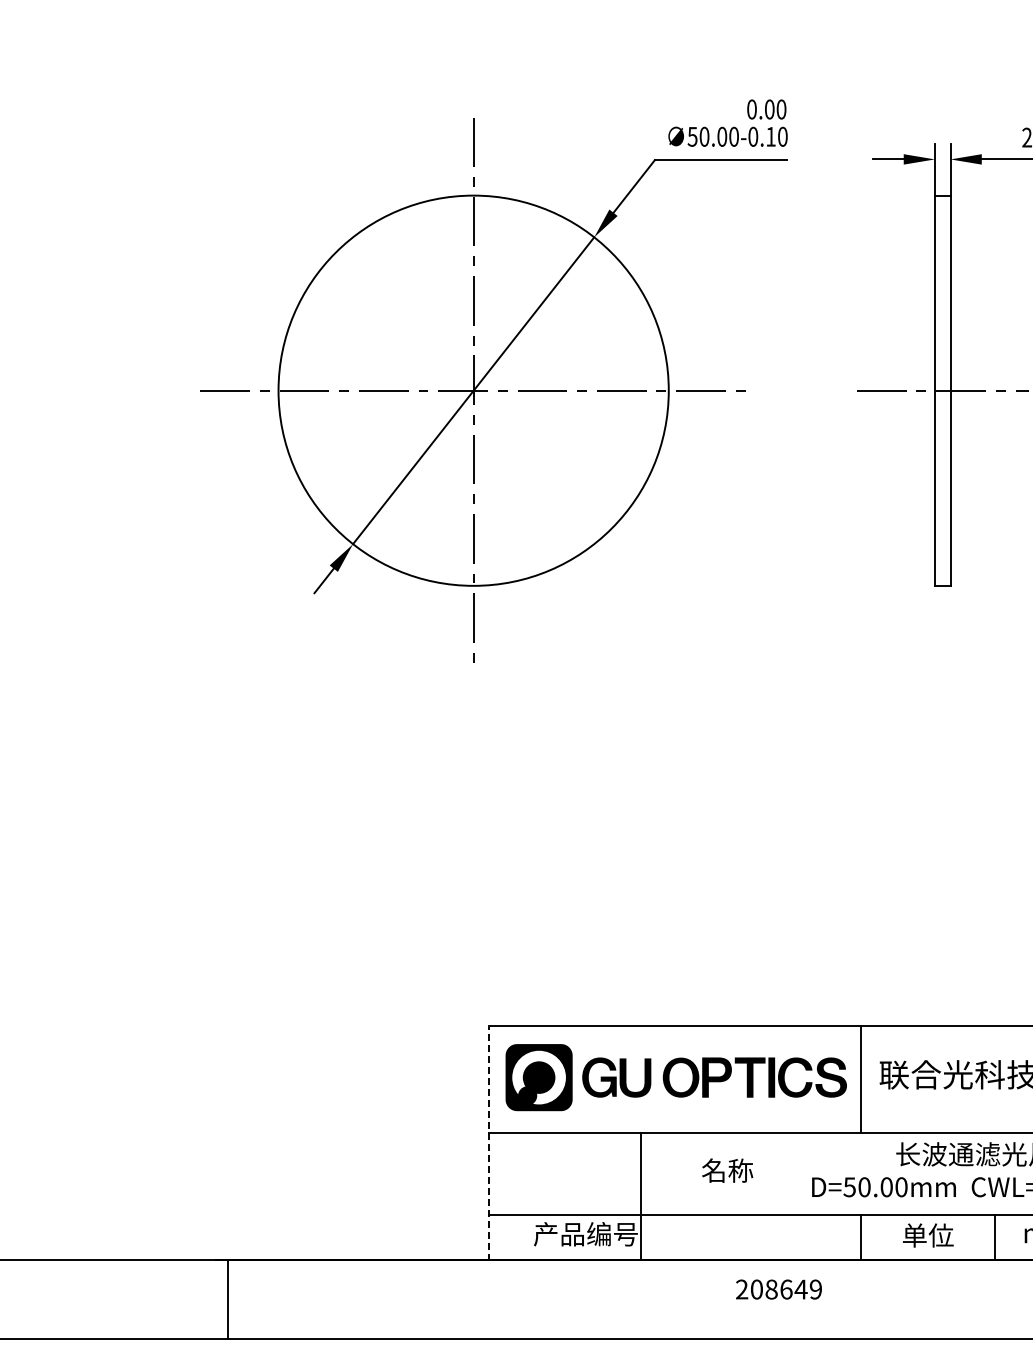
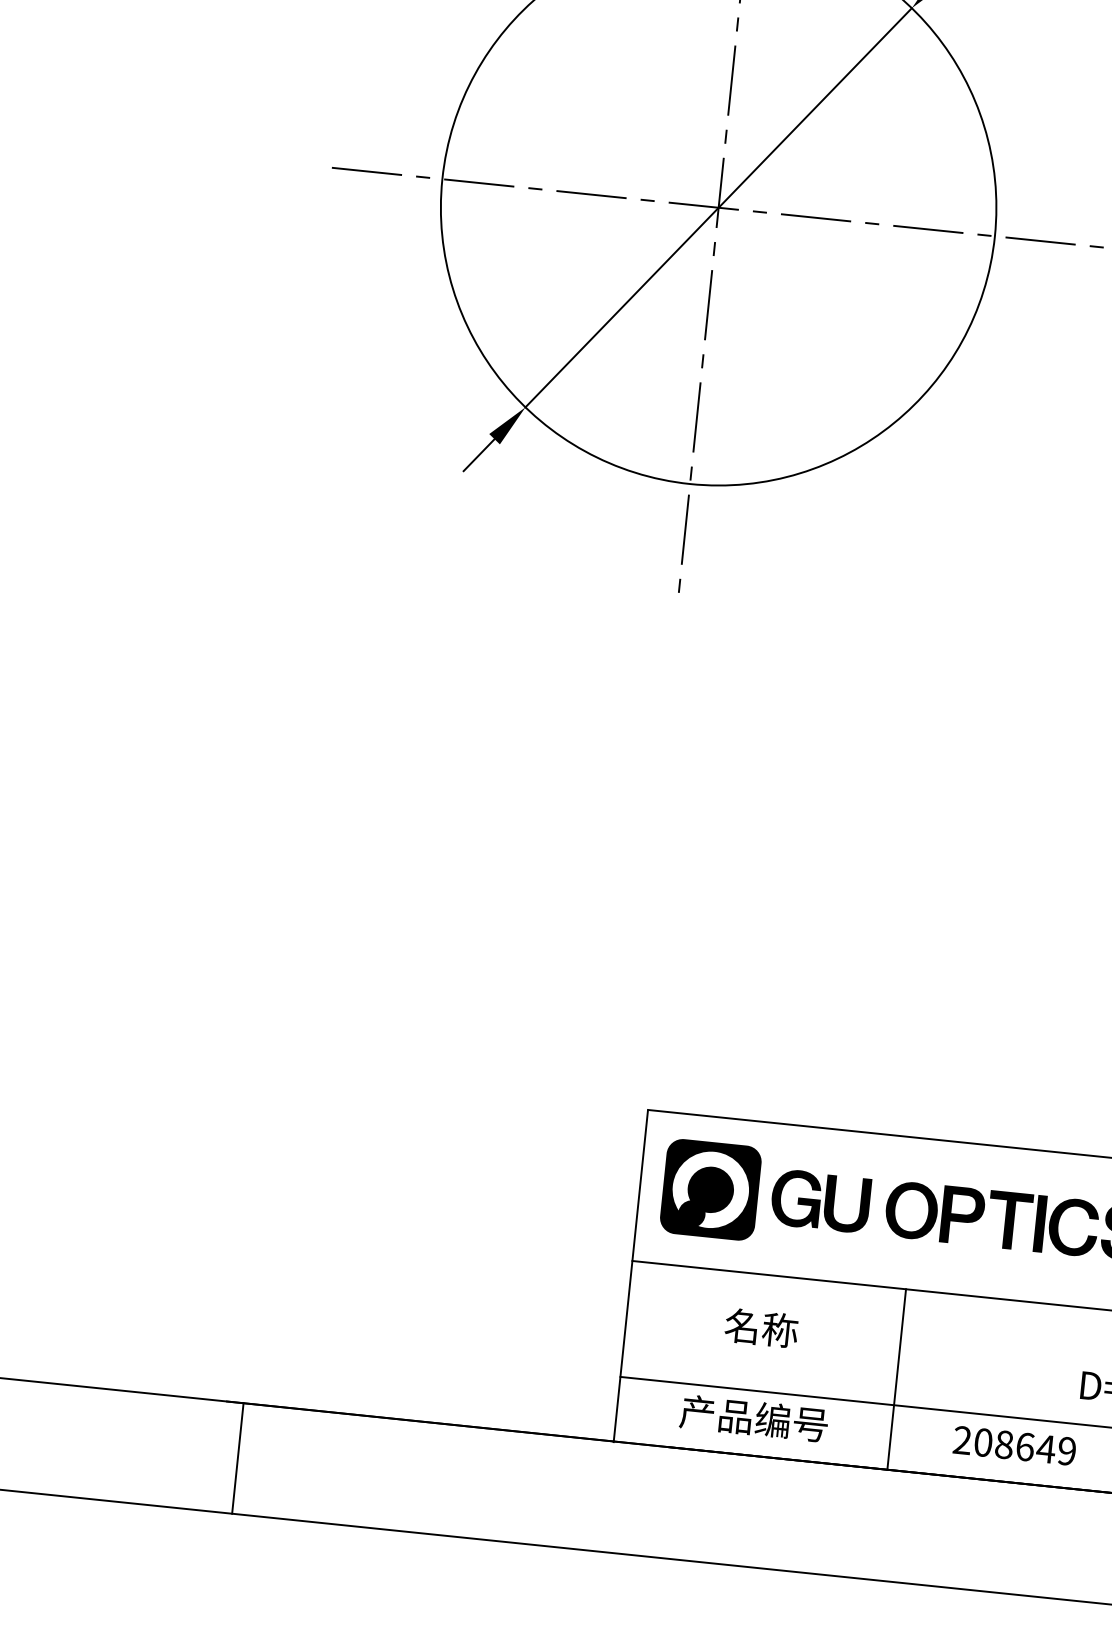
line: (489, 1143) -> (630, 1275), dashed -> solid
text: (727, 1170) -> (761, 1328), moved
line: (640, 1196) -> (896, 1379), moved
text: (778, 1289) -> (1014, 1445), moved

